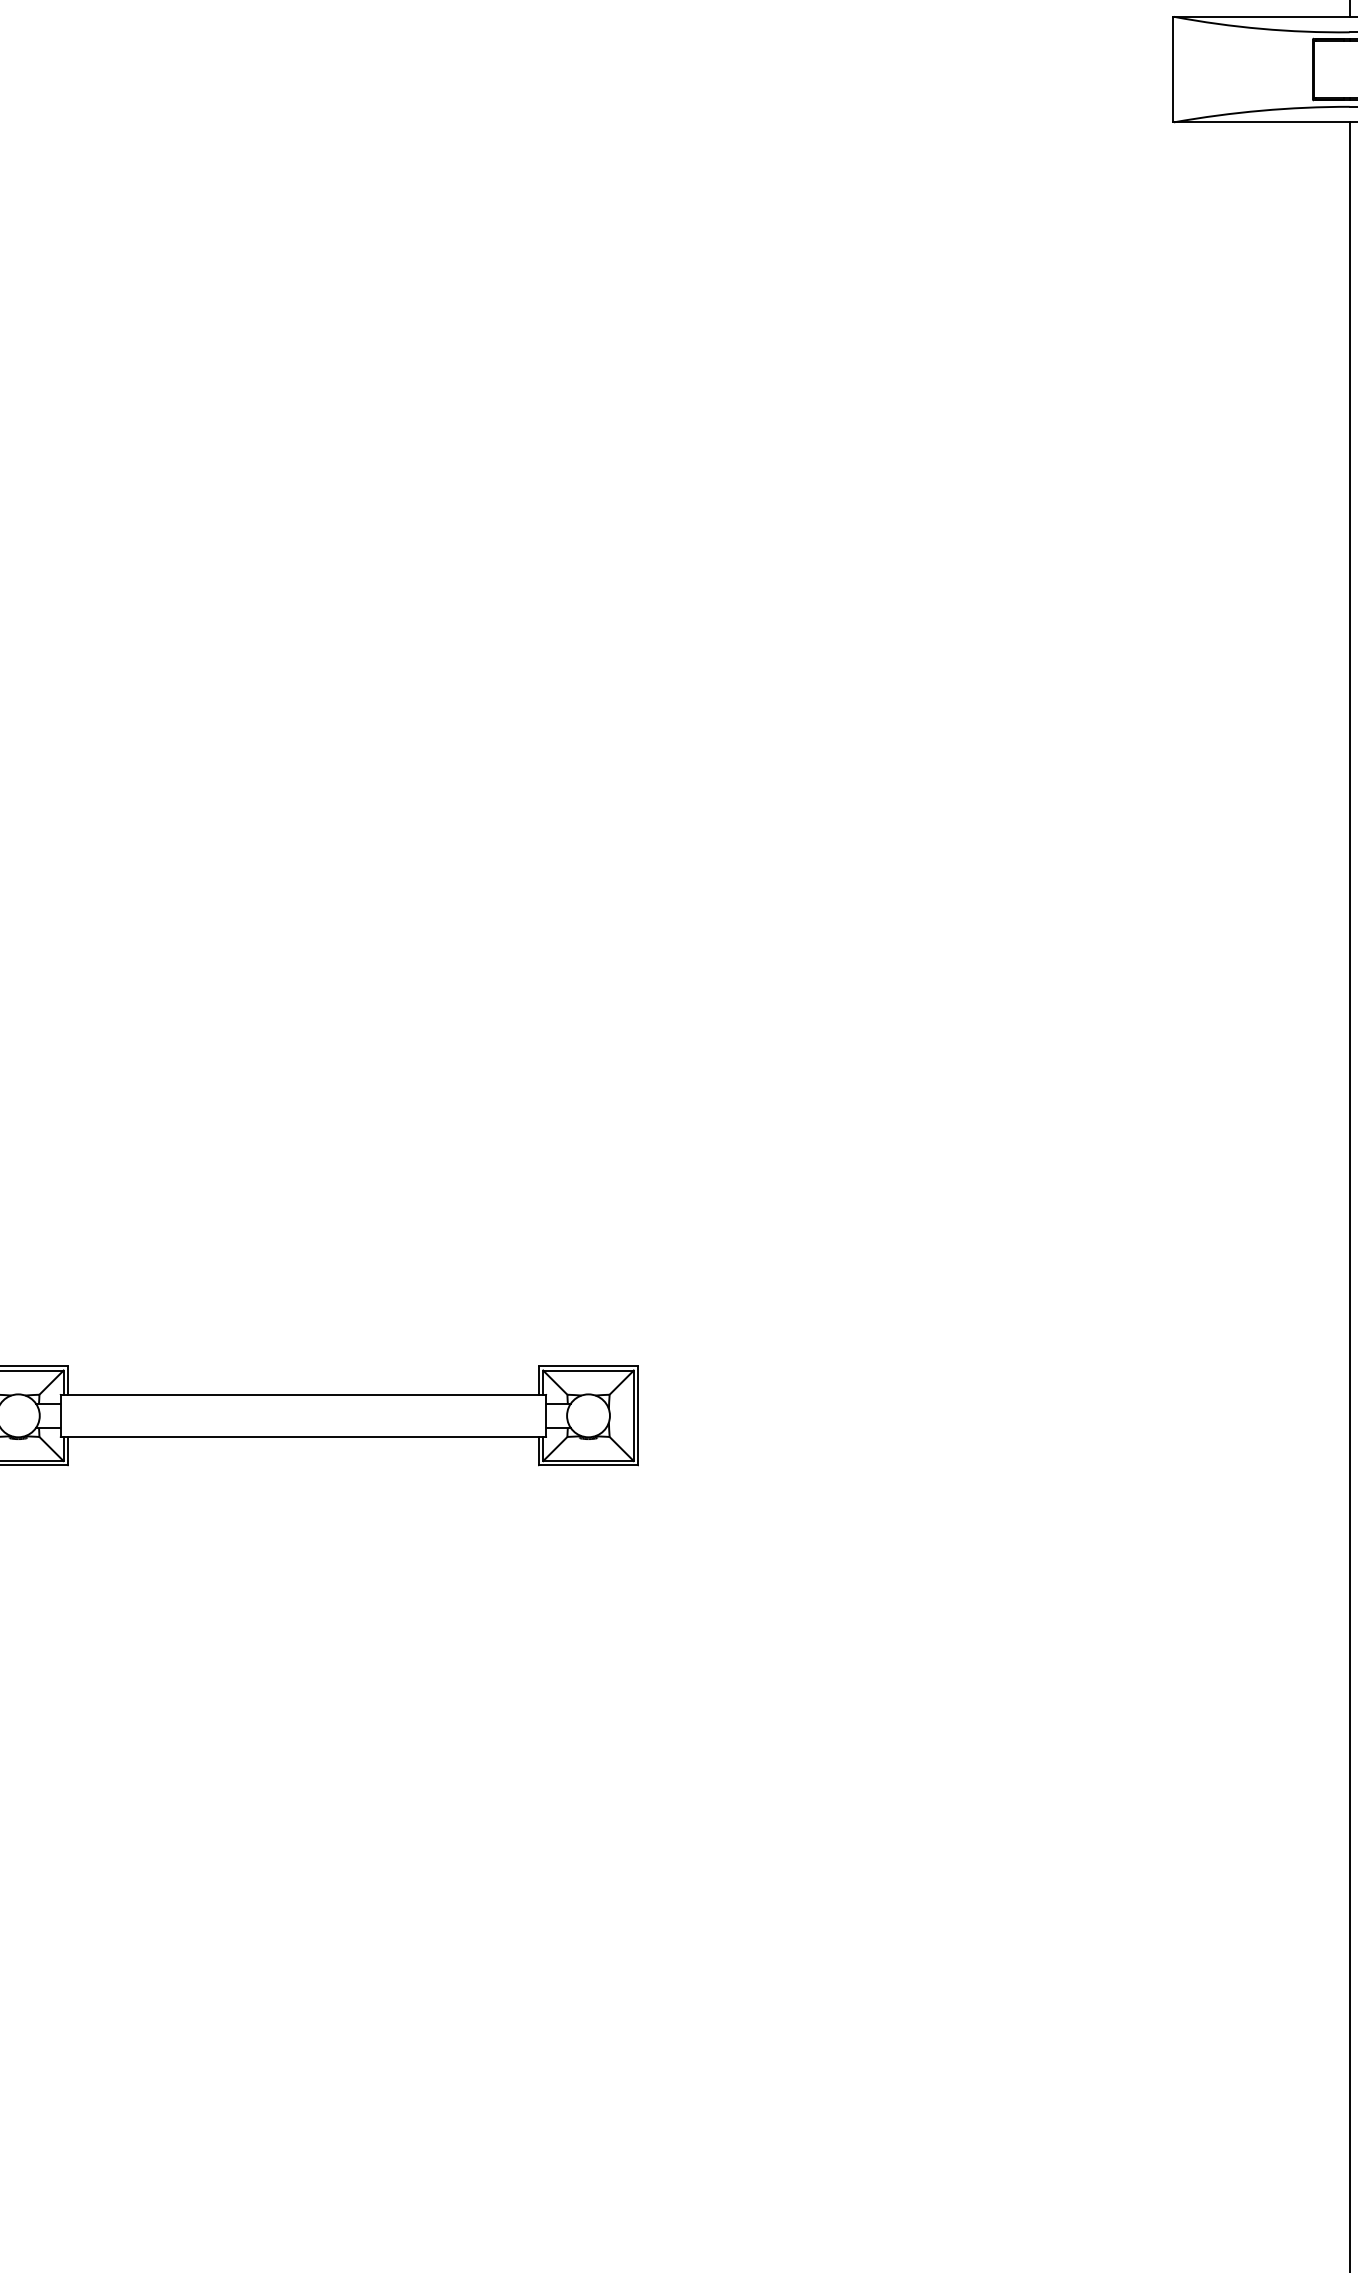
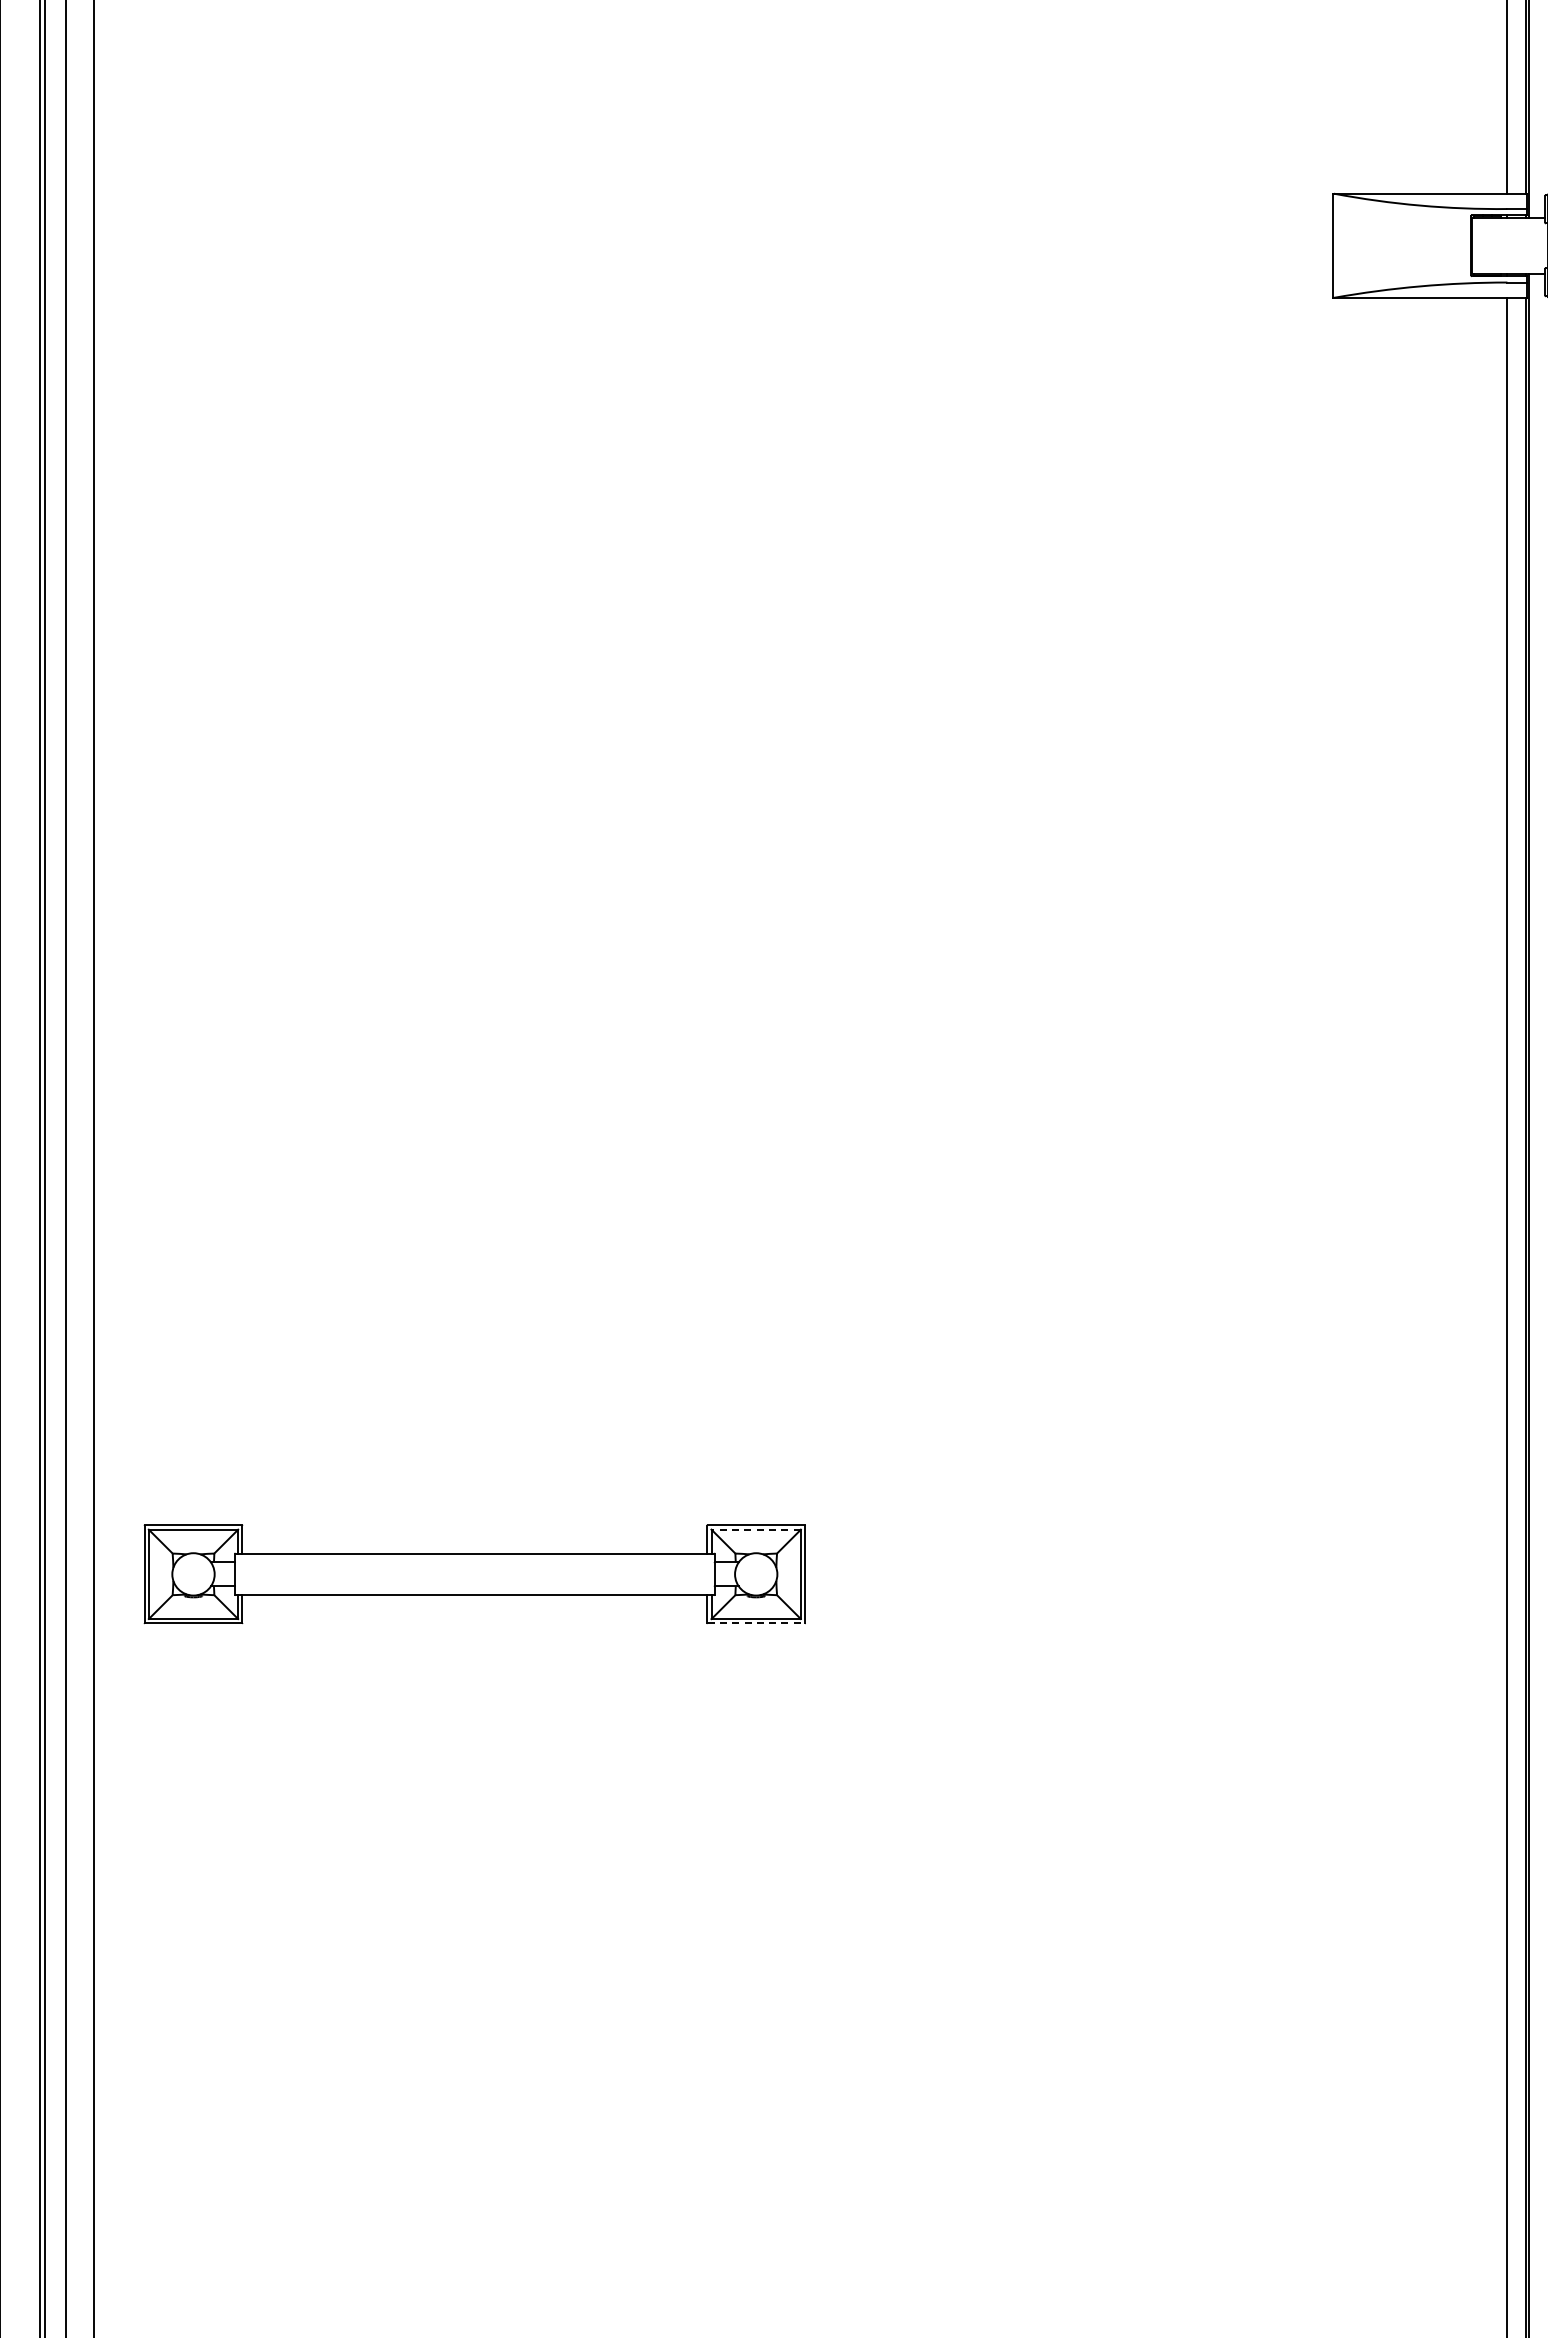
line: (587, 1370) -> (755, 1529), solid -> dashed
line: (588, 1465) -> (756, 1623), solid -> dashed

